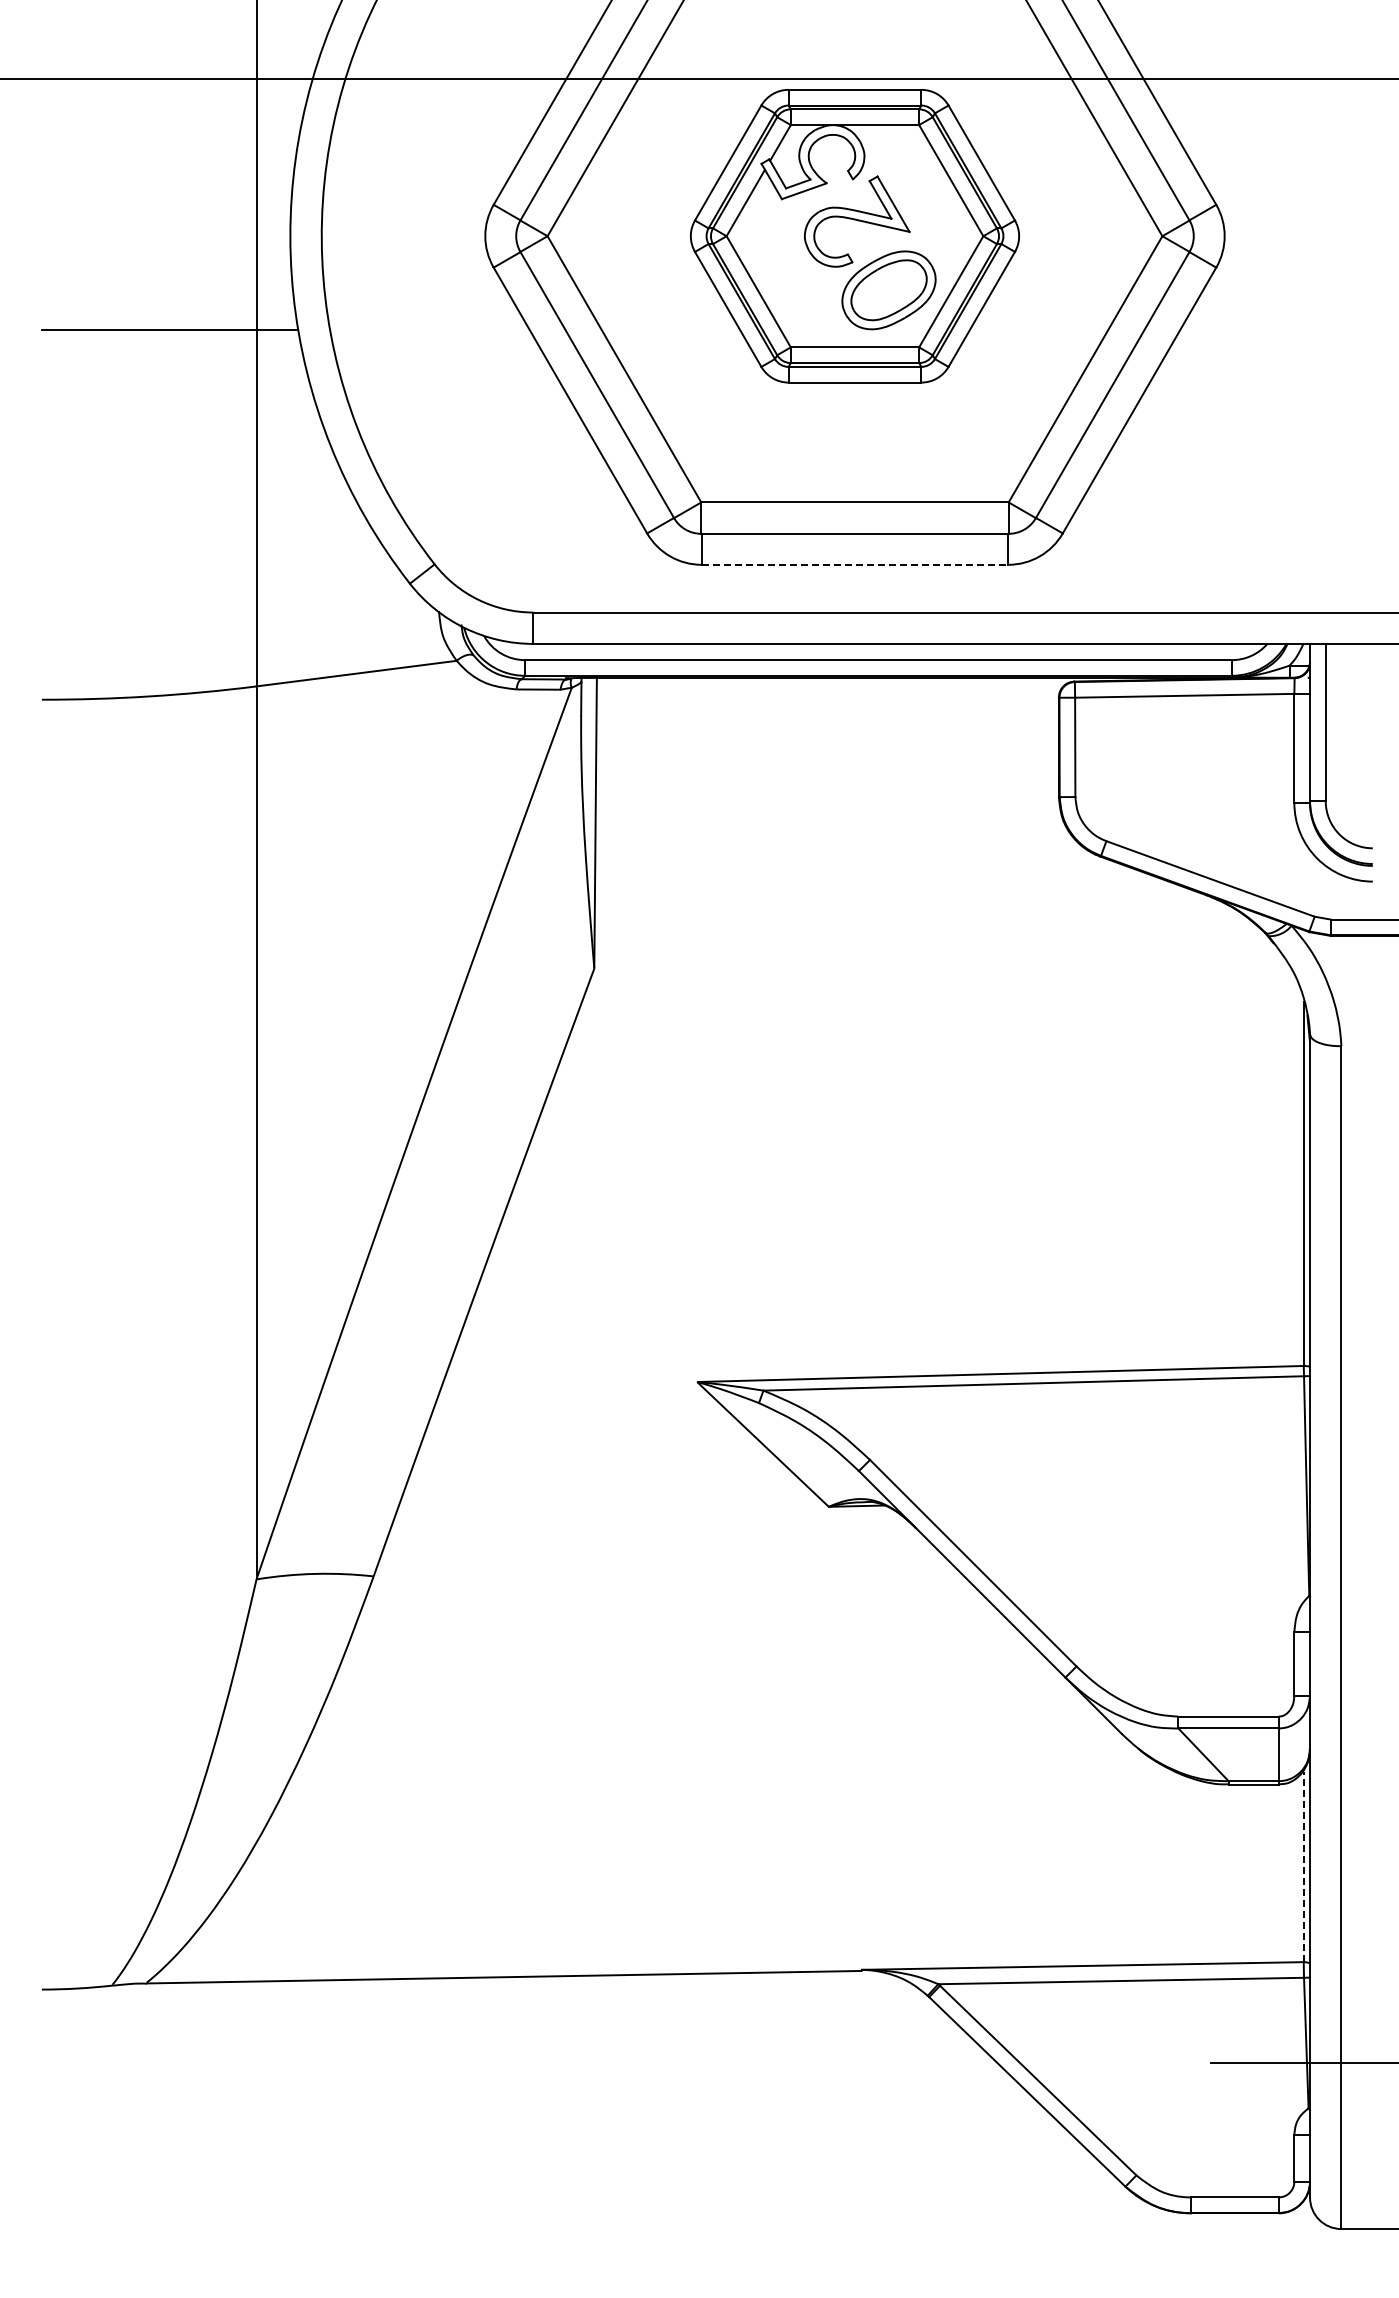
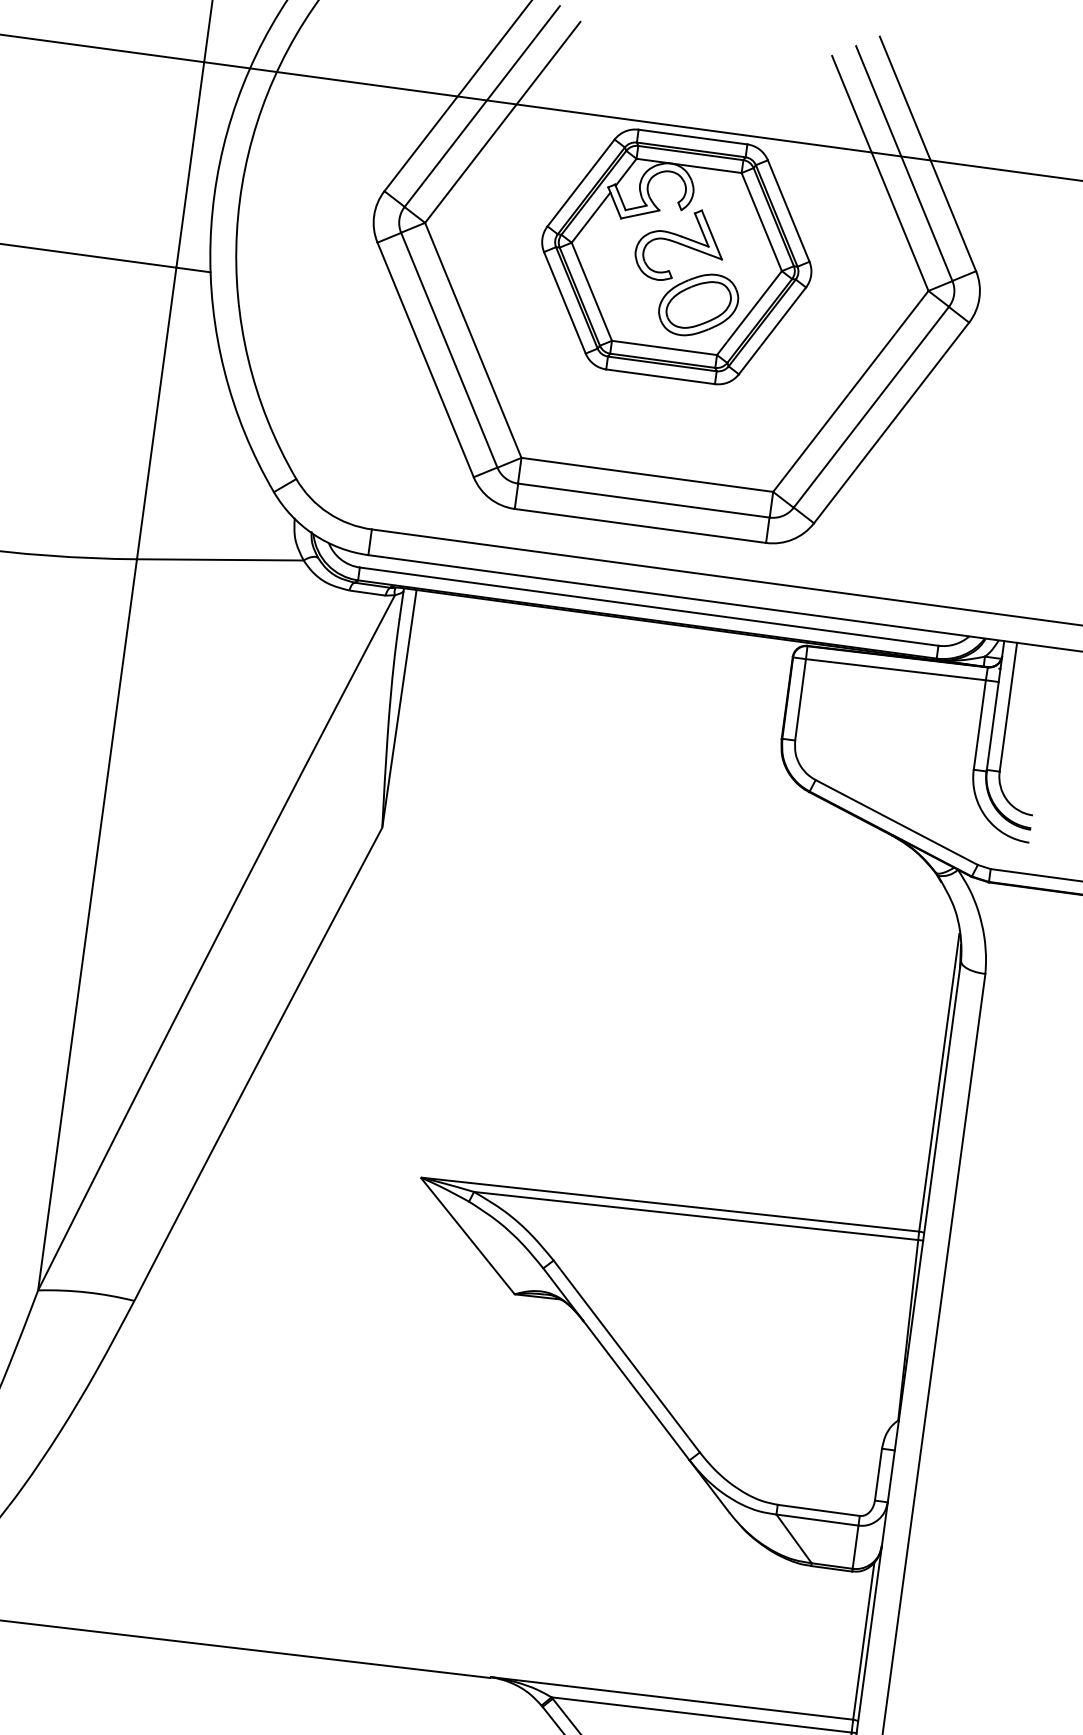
line: (855, 564) -> (640, 525), dashed -> solid
line: (1303, 1866) -> (863, 1641), dashed -> solid

